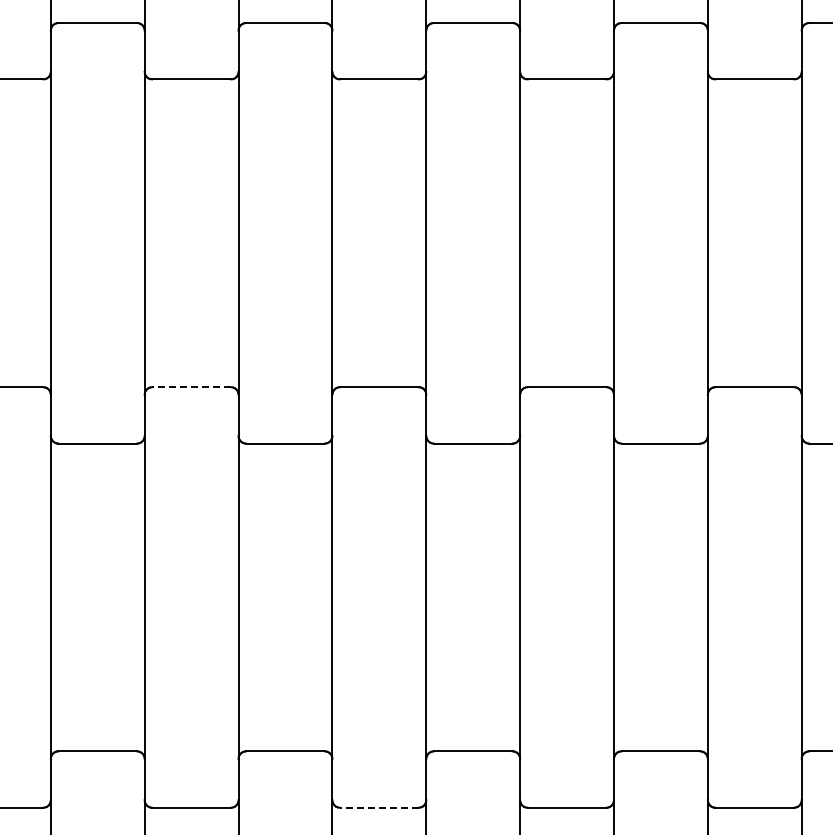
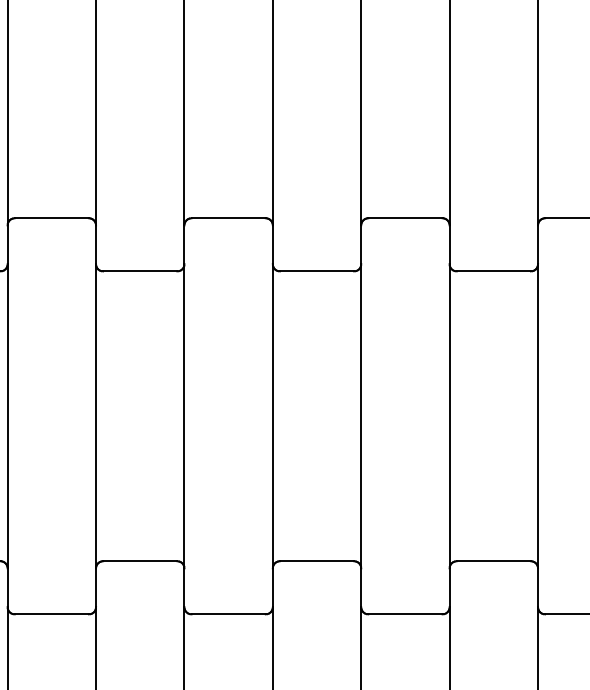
line: (191, 387) -> (51, 218), dashed -> solid
line: (378, 807) -> (227, 614), dashed -> solid

